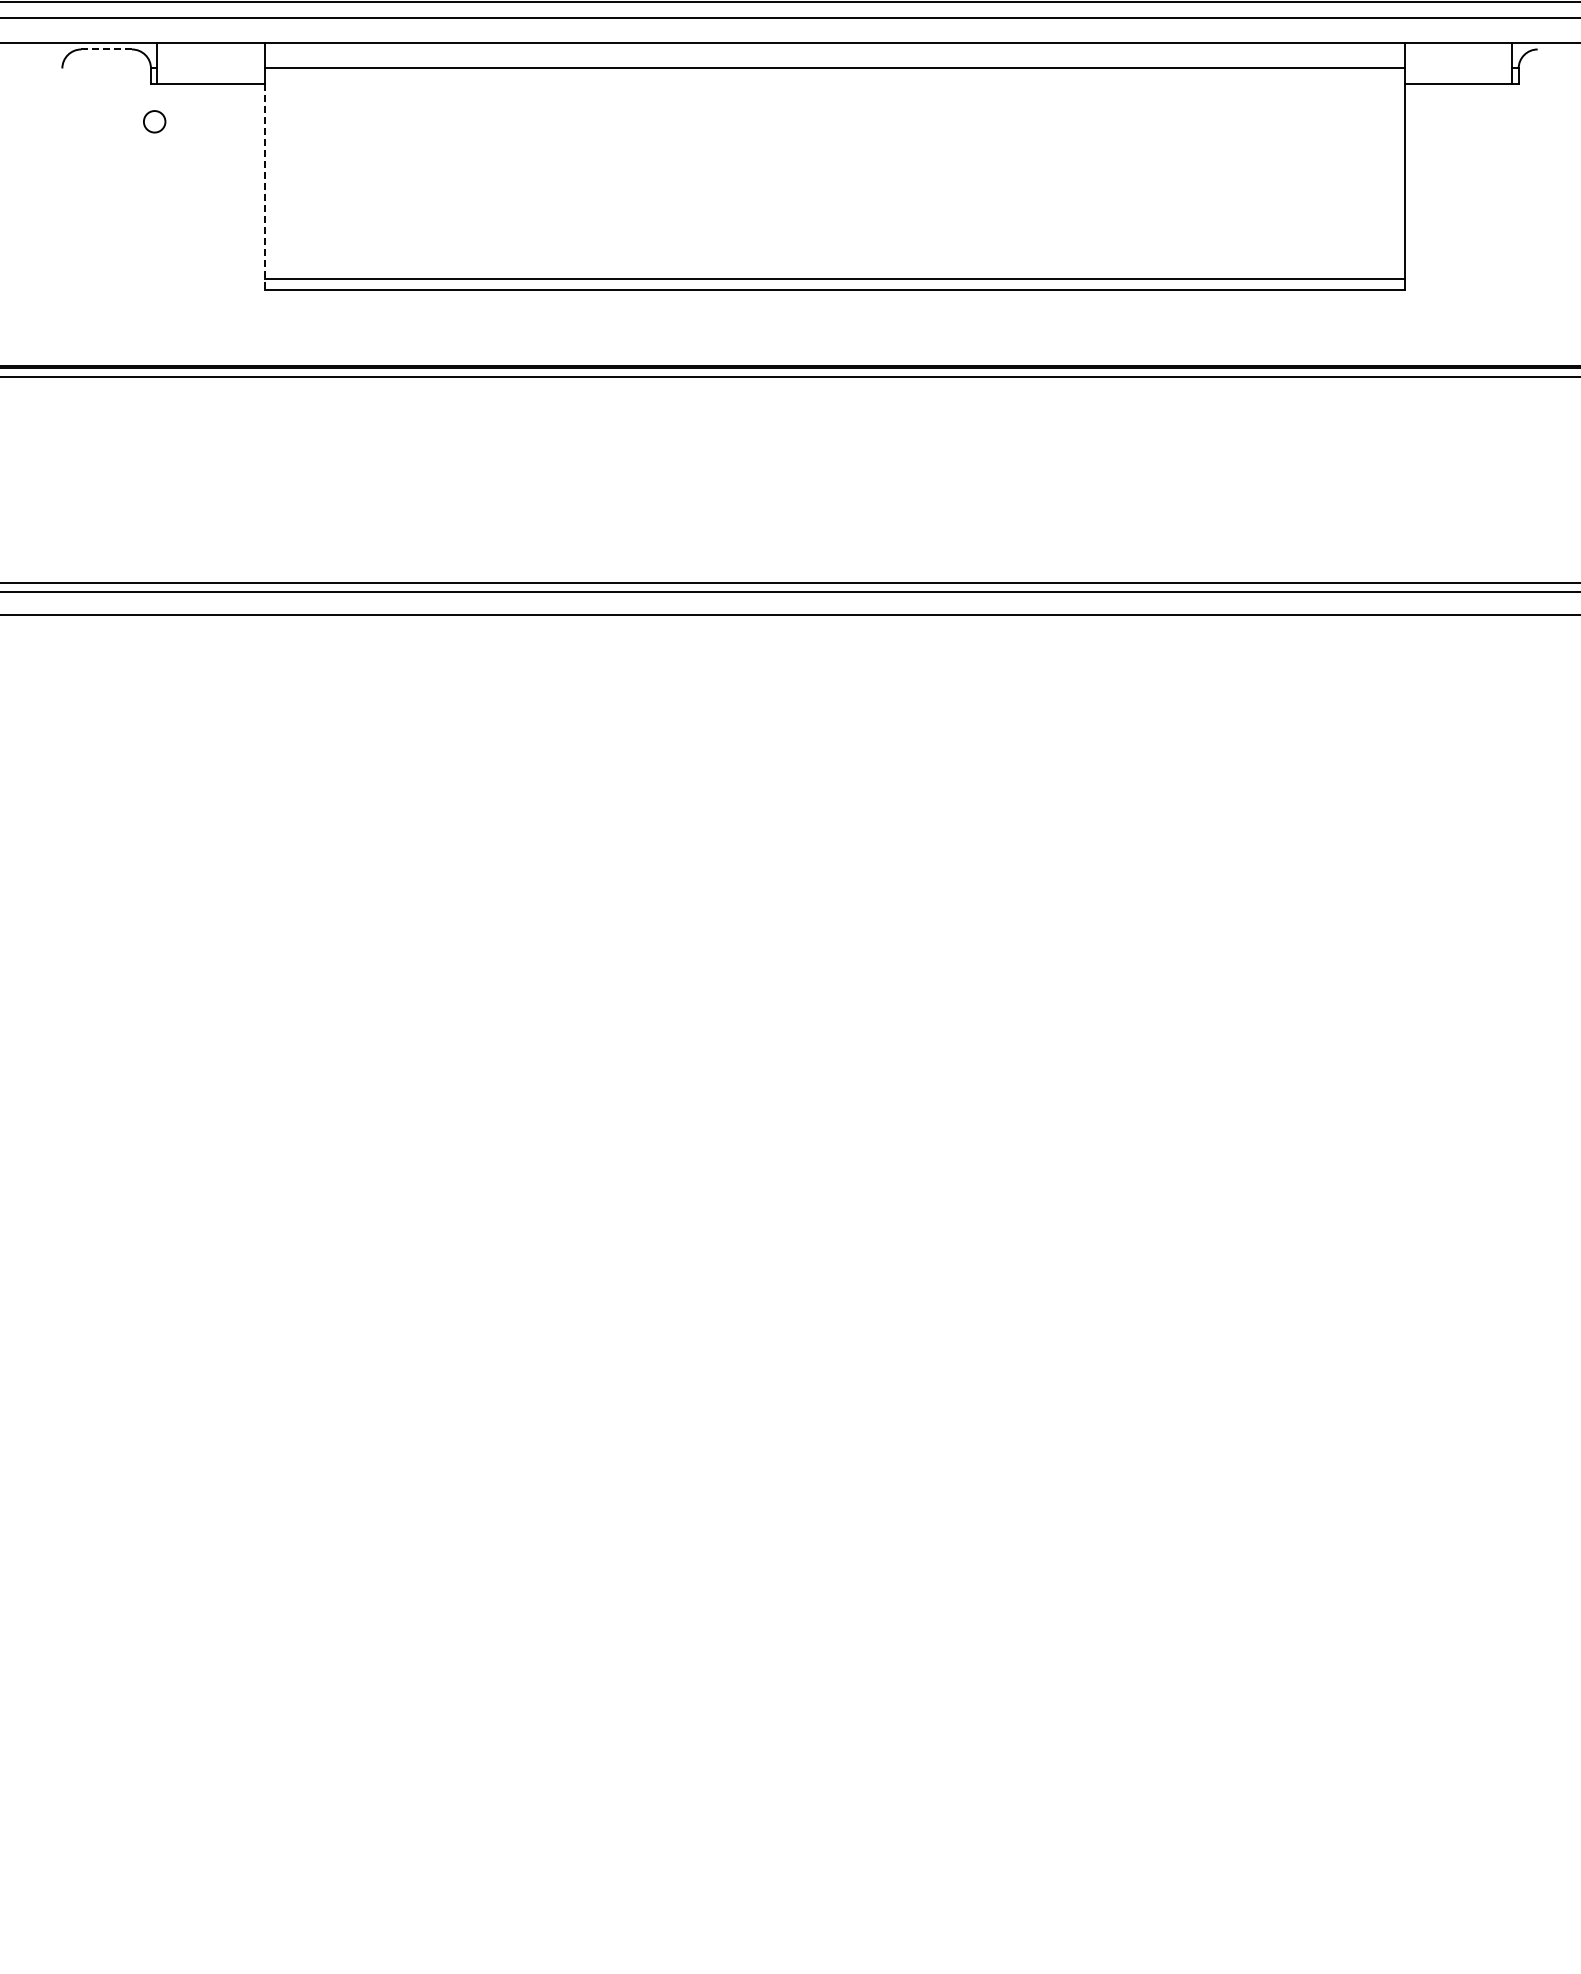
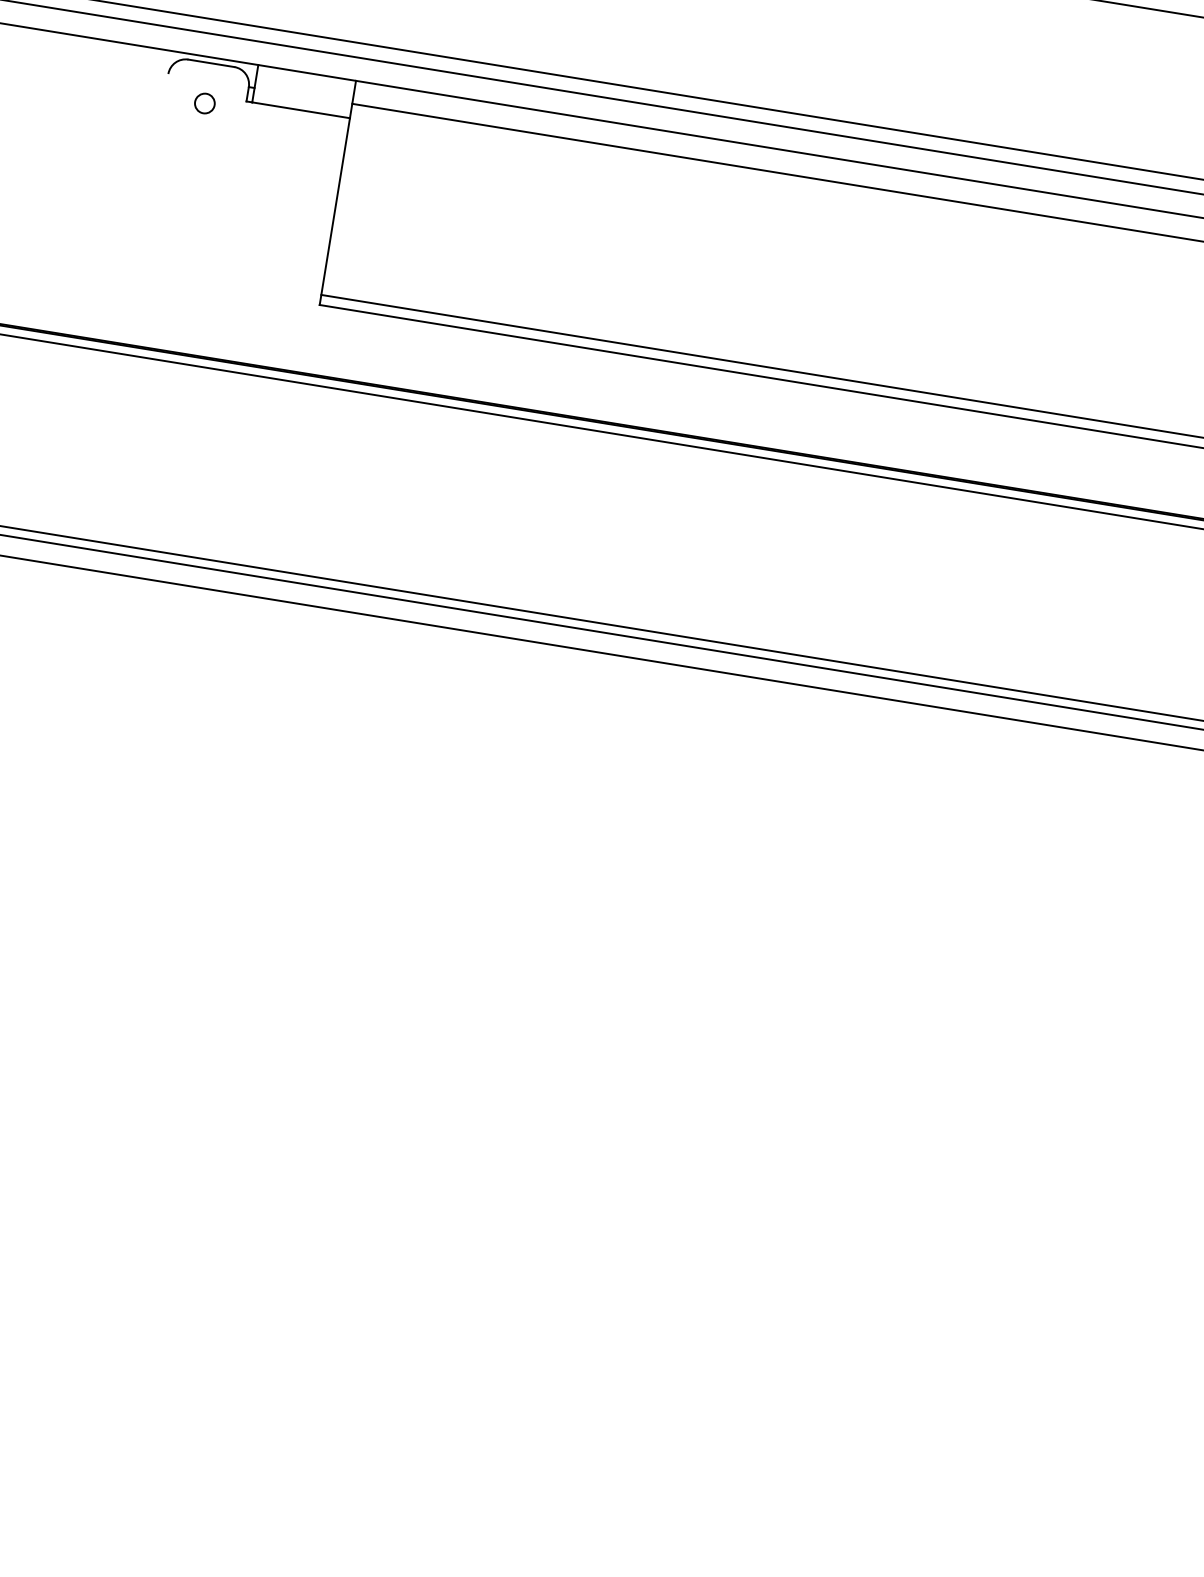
line: (106, 49) -> (211, 63), dashed -> solid
circle: (154, 121) -> (204, 103), moved
line: (264, 187) -> (334, 211), dashed -> solid

